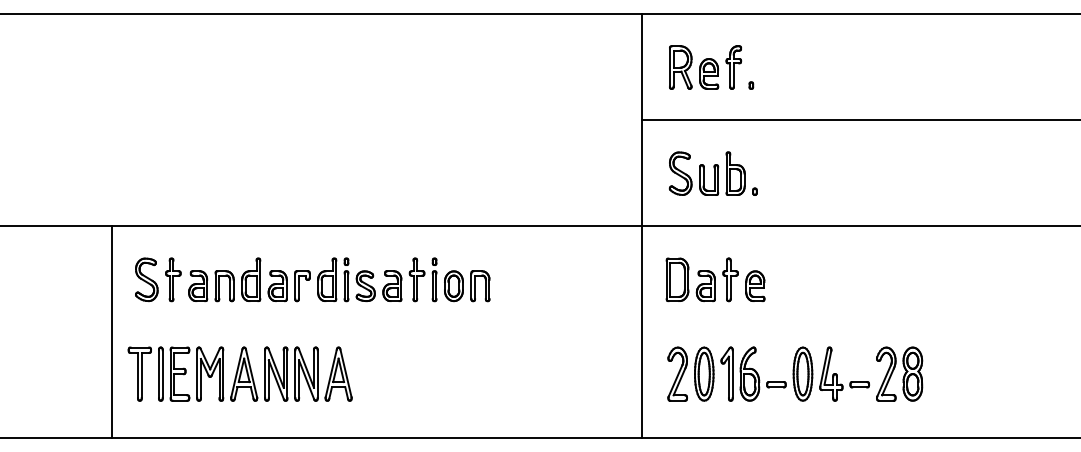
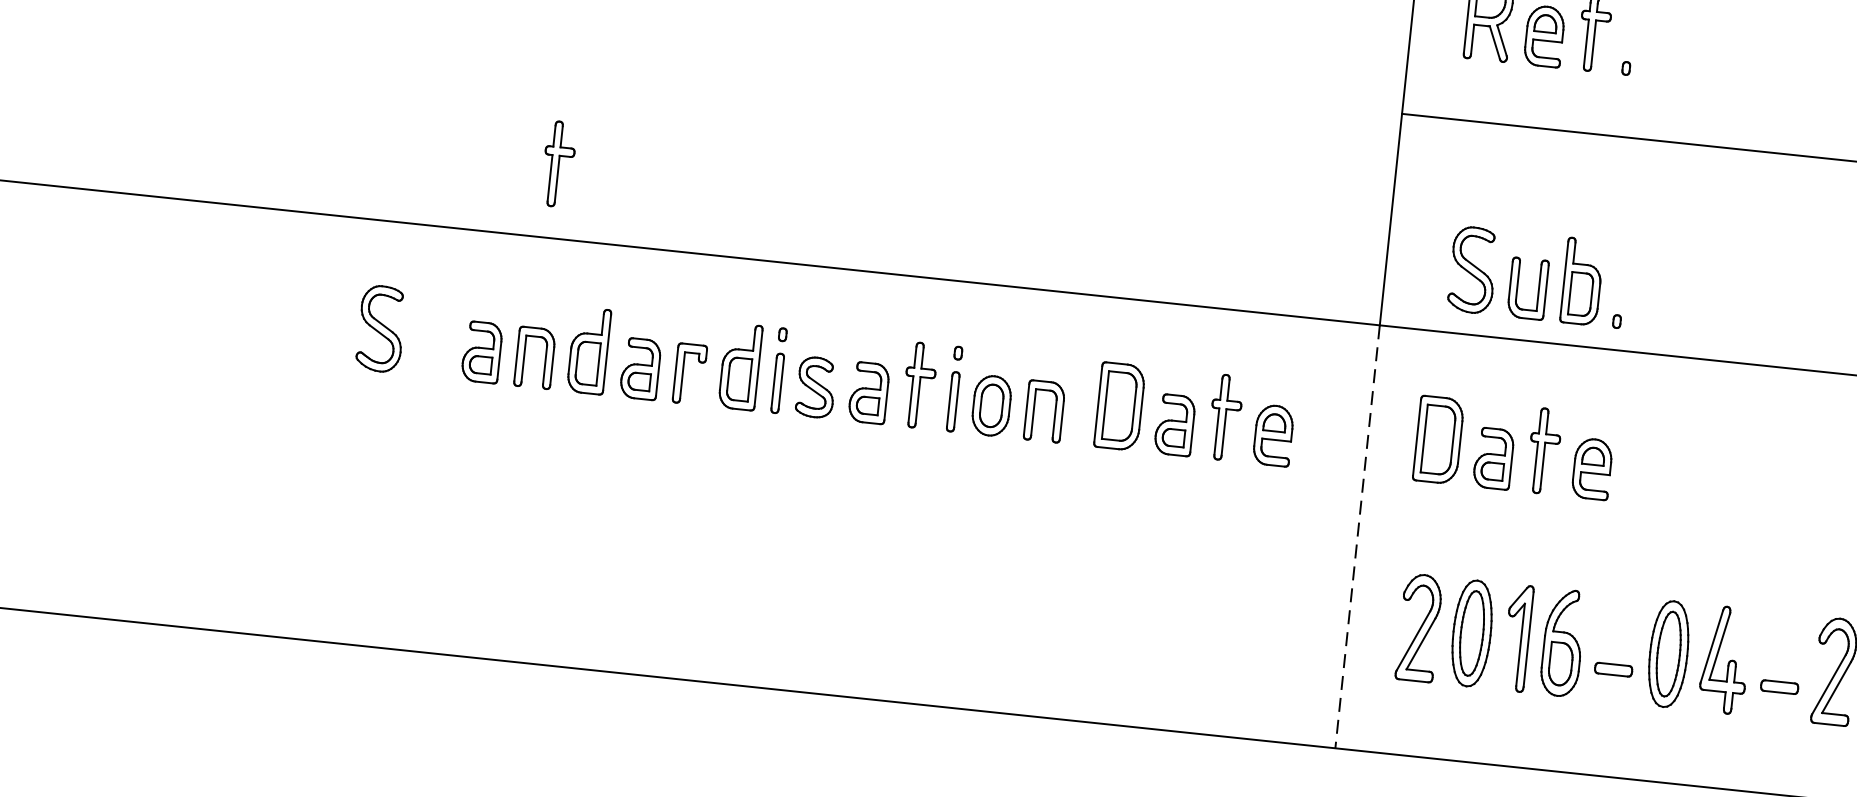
part: (712, 173) -> (1536, 276), moved
part: (173, 279) -> (559, 163), moved
part: (555, 279) -> (1195, 413), added
line: (111, 332) -> (299, 426), removed
line: (642, 332) -> (1357, 537), solid -> dashed
part: (239, 373) -> (546, 534), removed

